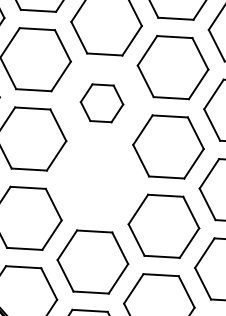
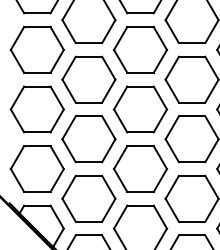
part: (102, 103) -> (140, 109), size x1.67
part: (97, 181) -> (140, 168), added

